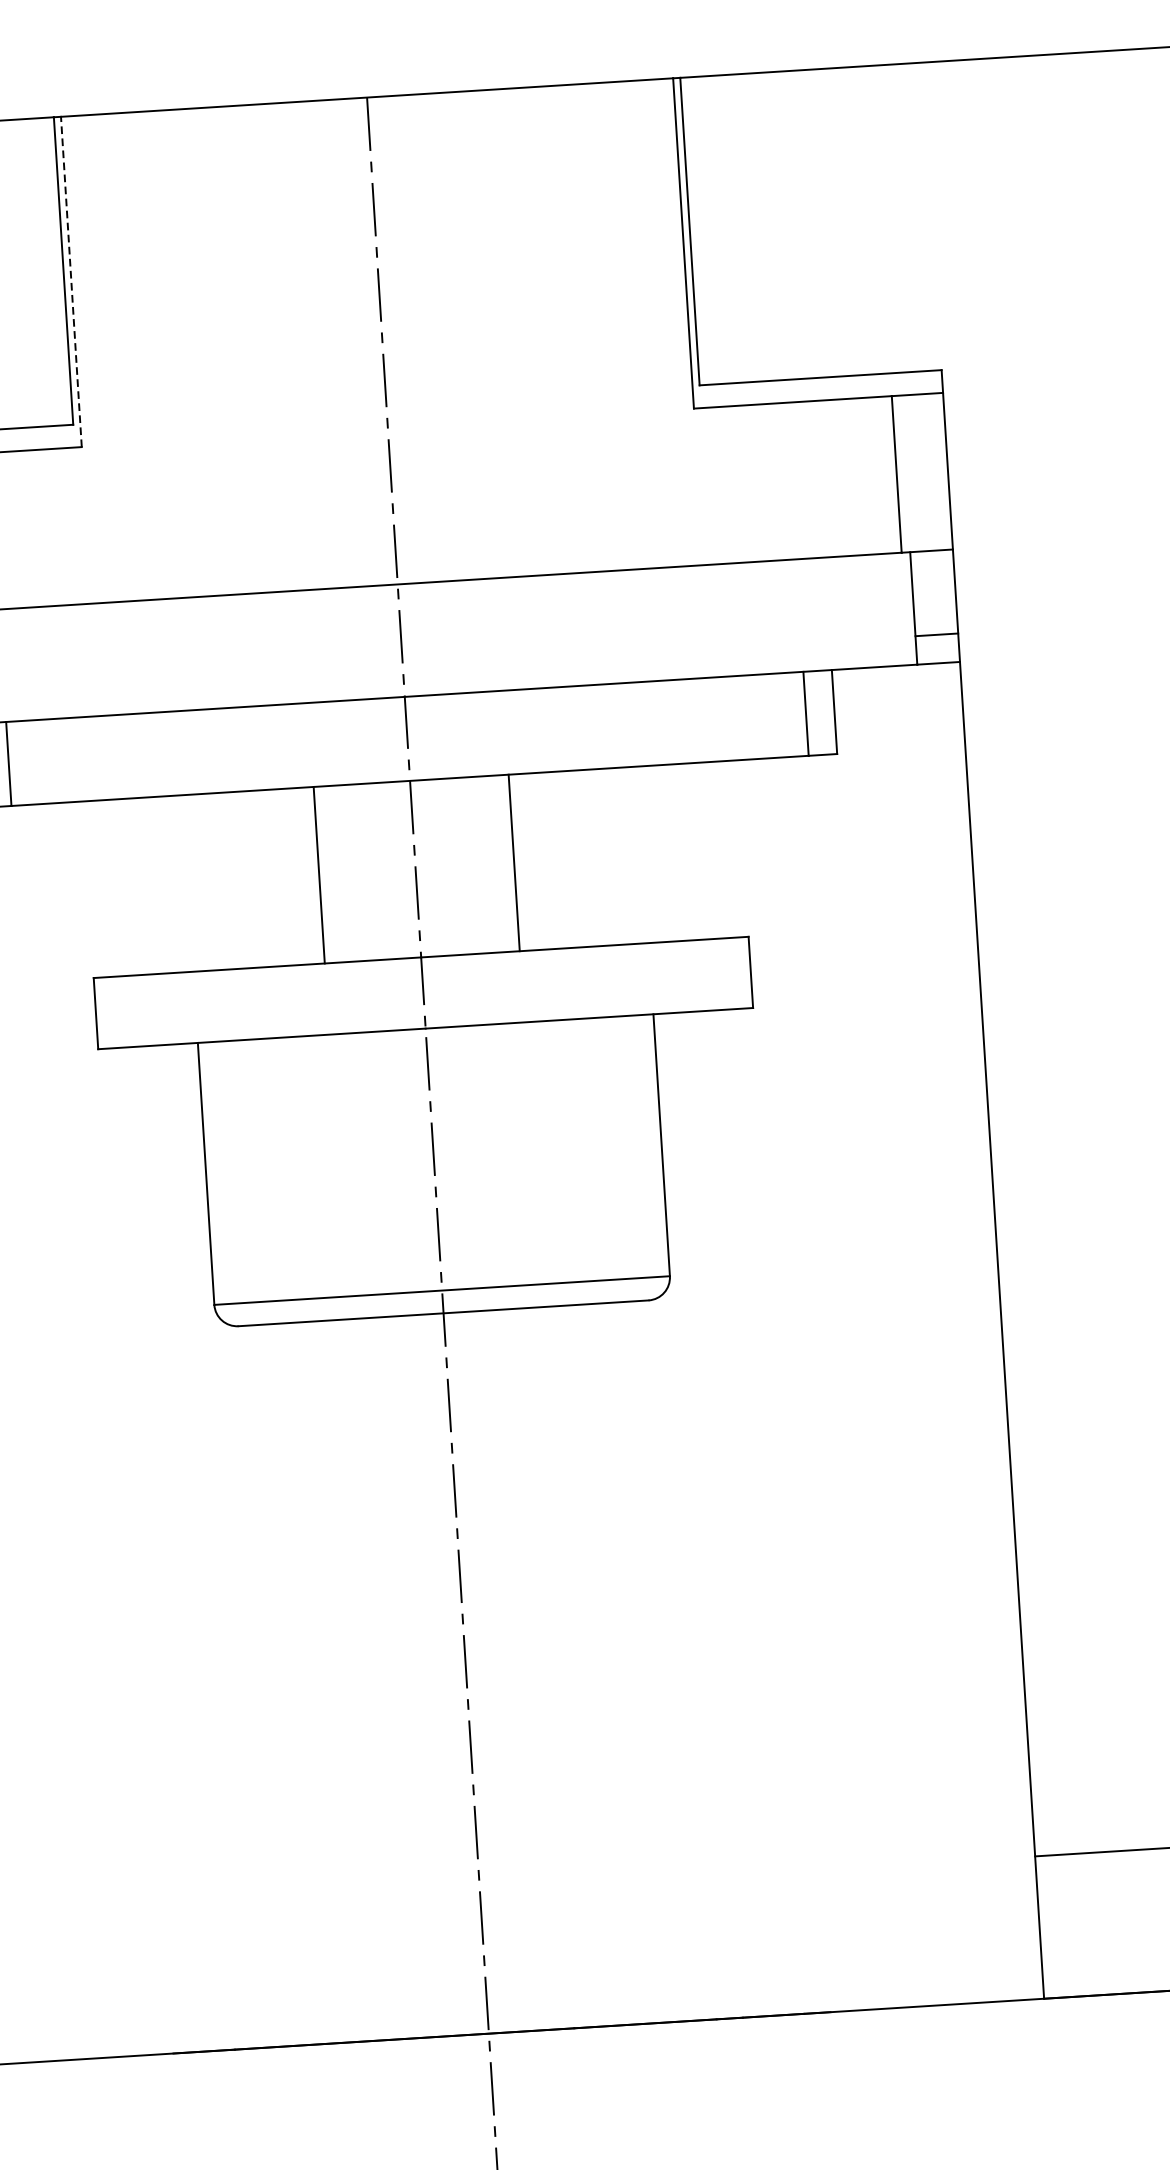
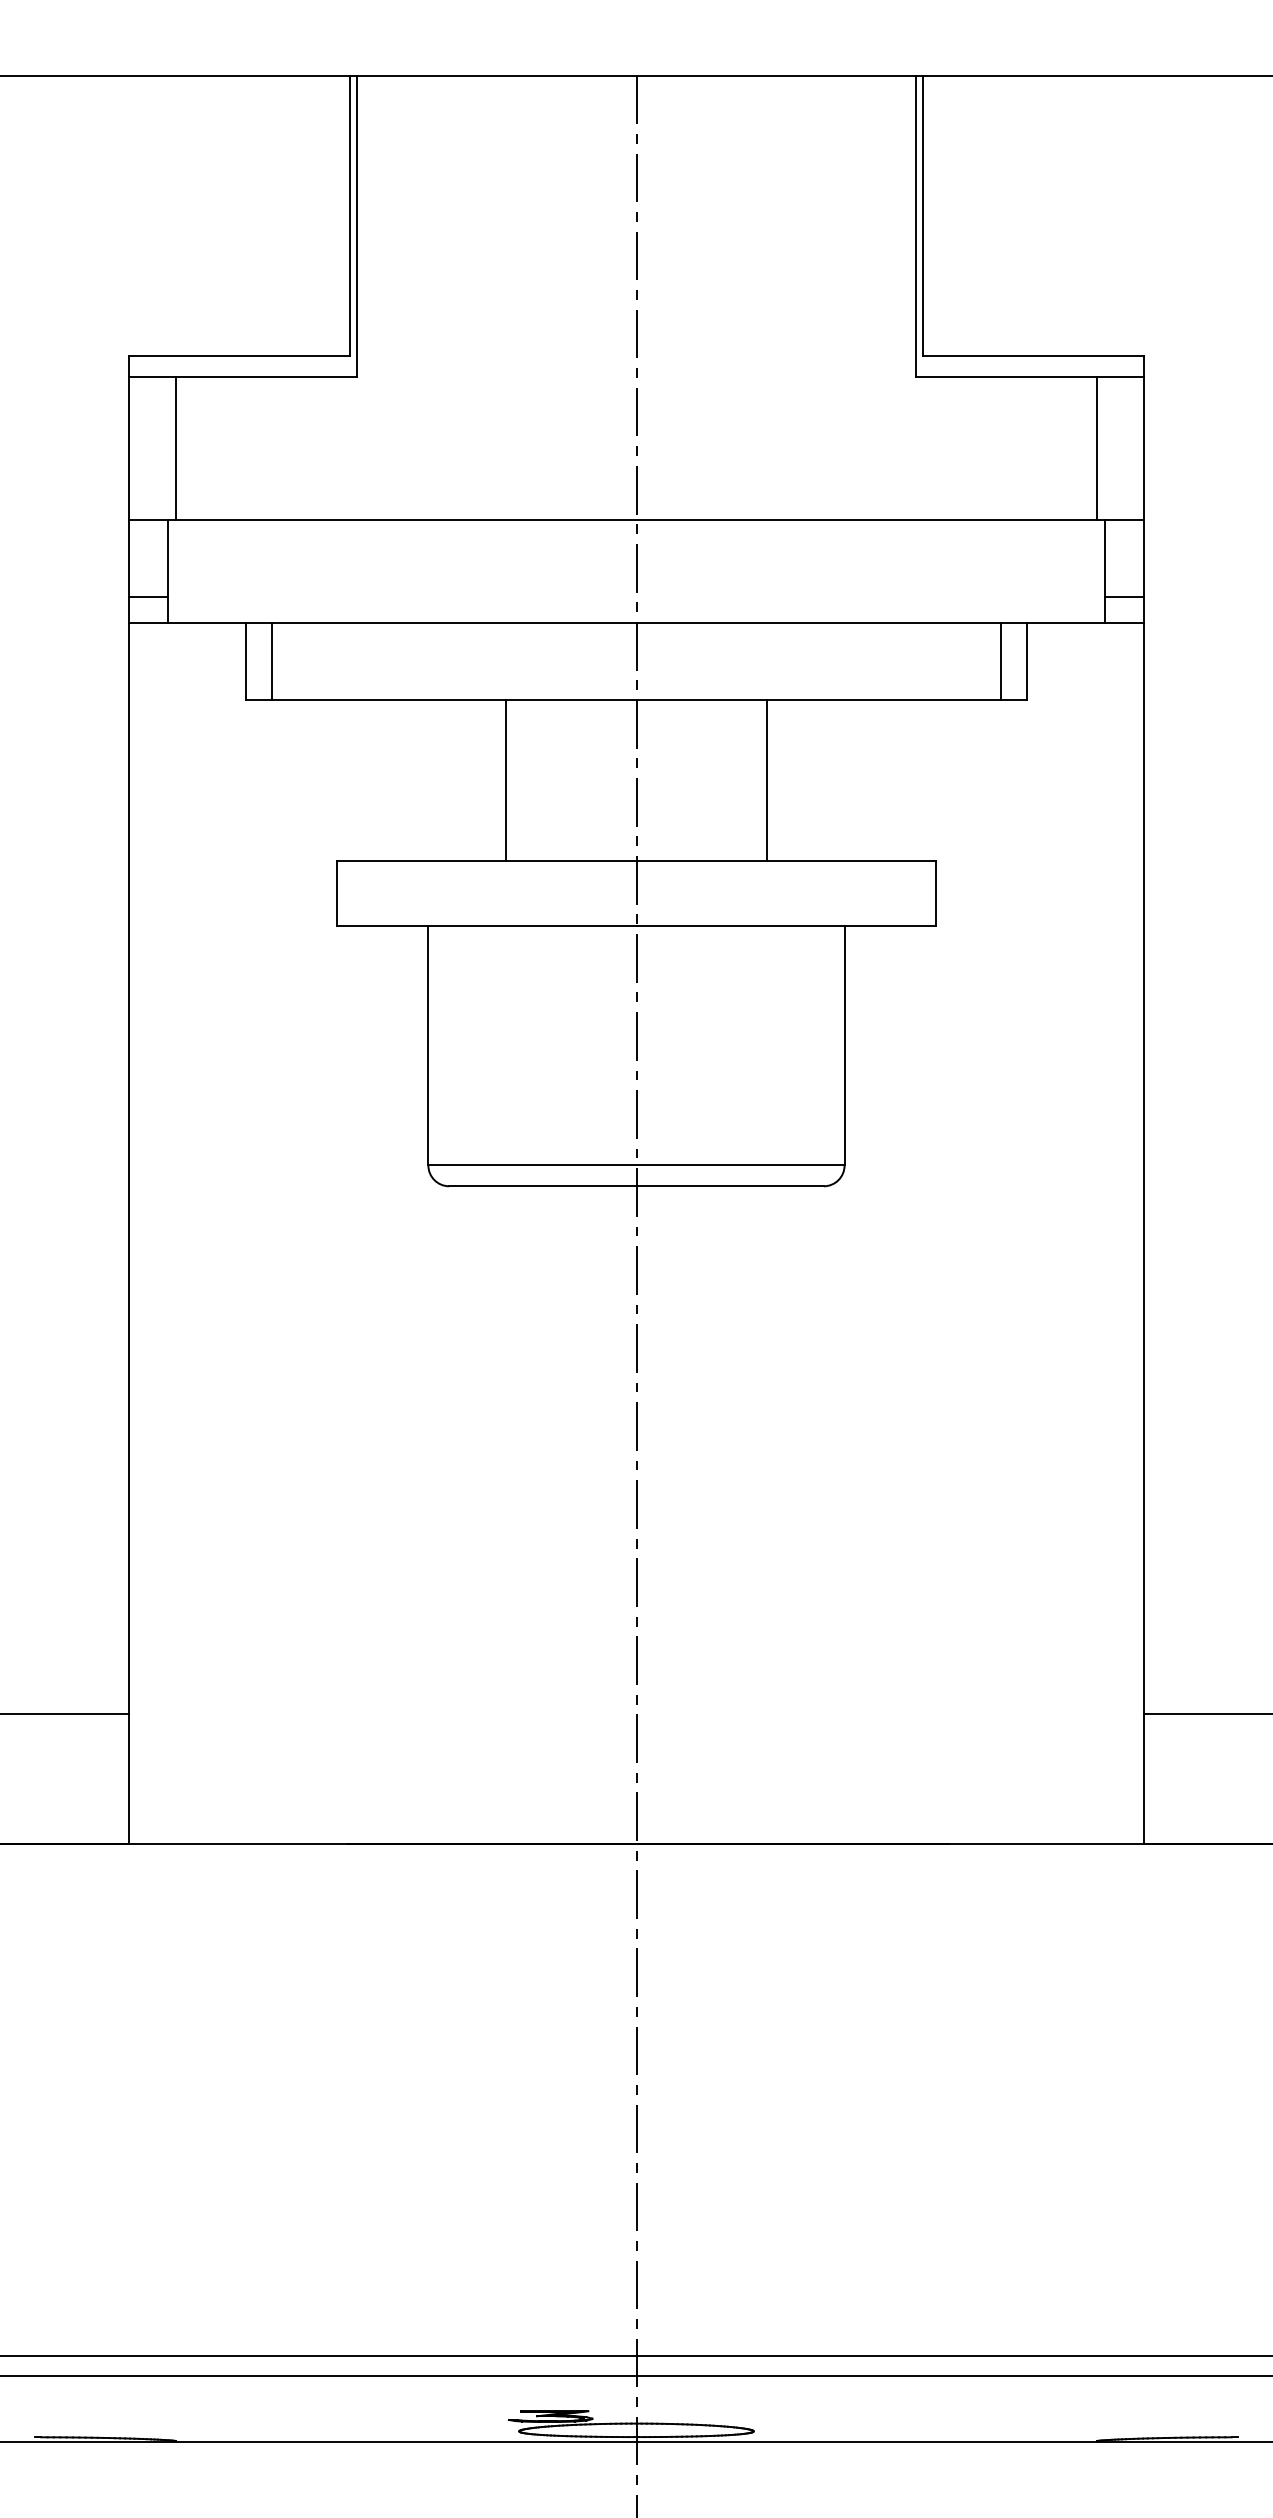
line: (71, 282) -> (356, 226), dashed -> solid
line: (514, 862) -> (766, 780), moved
line: (319, 875) -> (506, 780), moved

